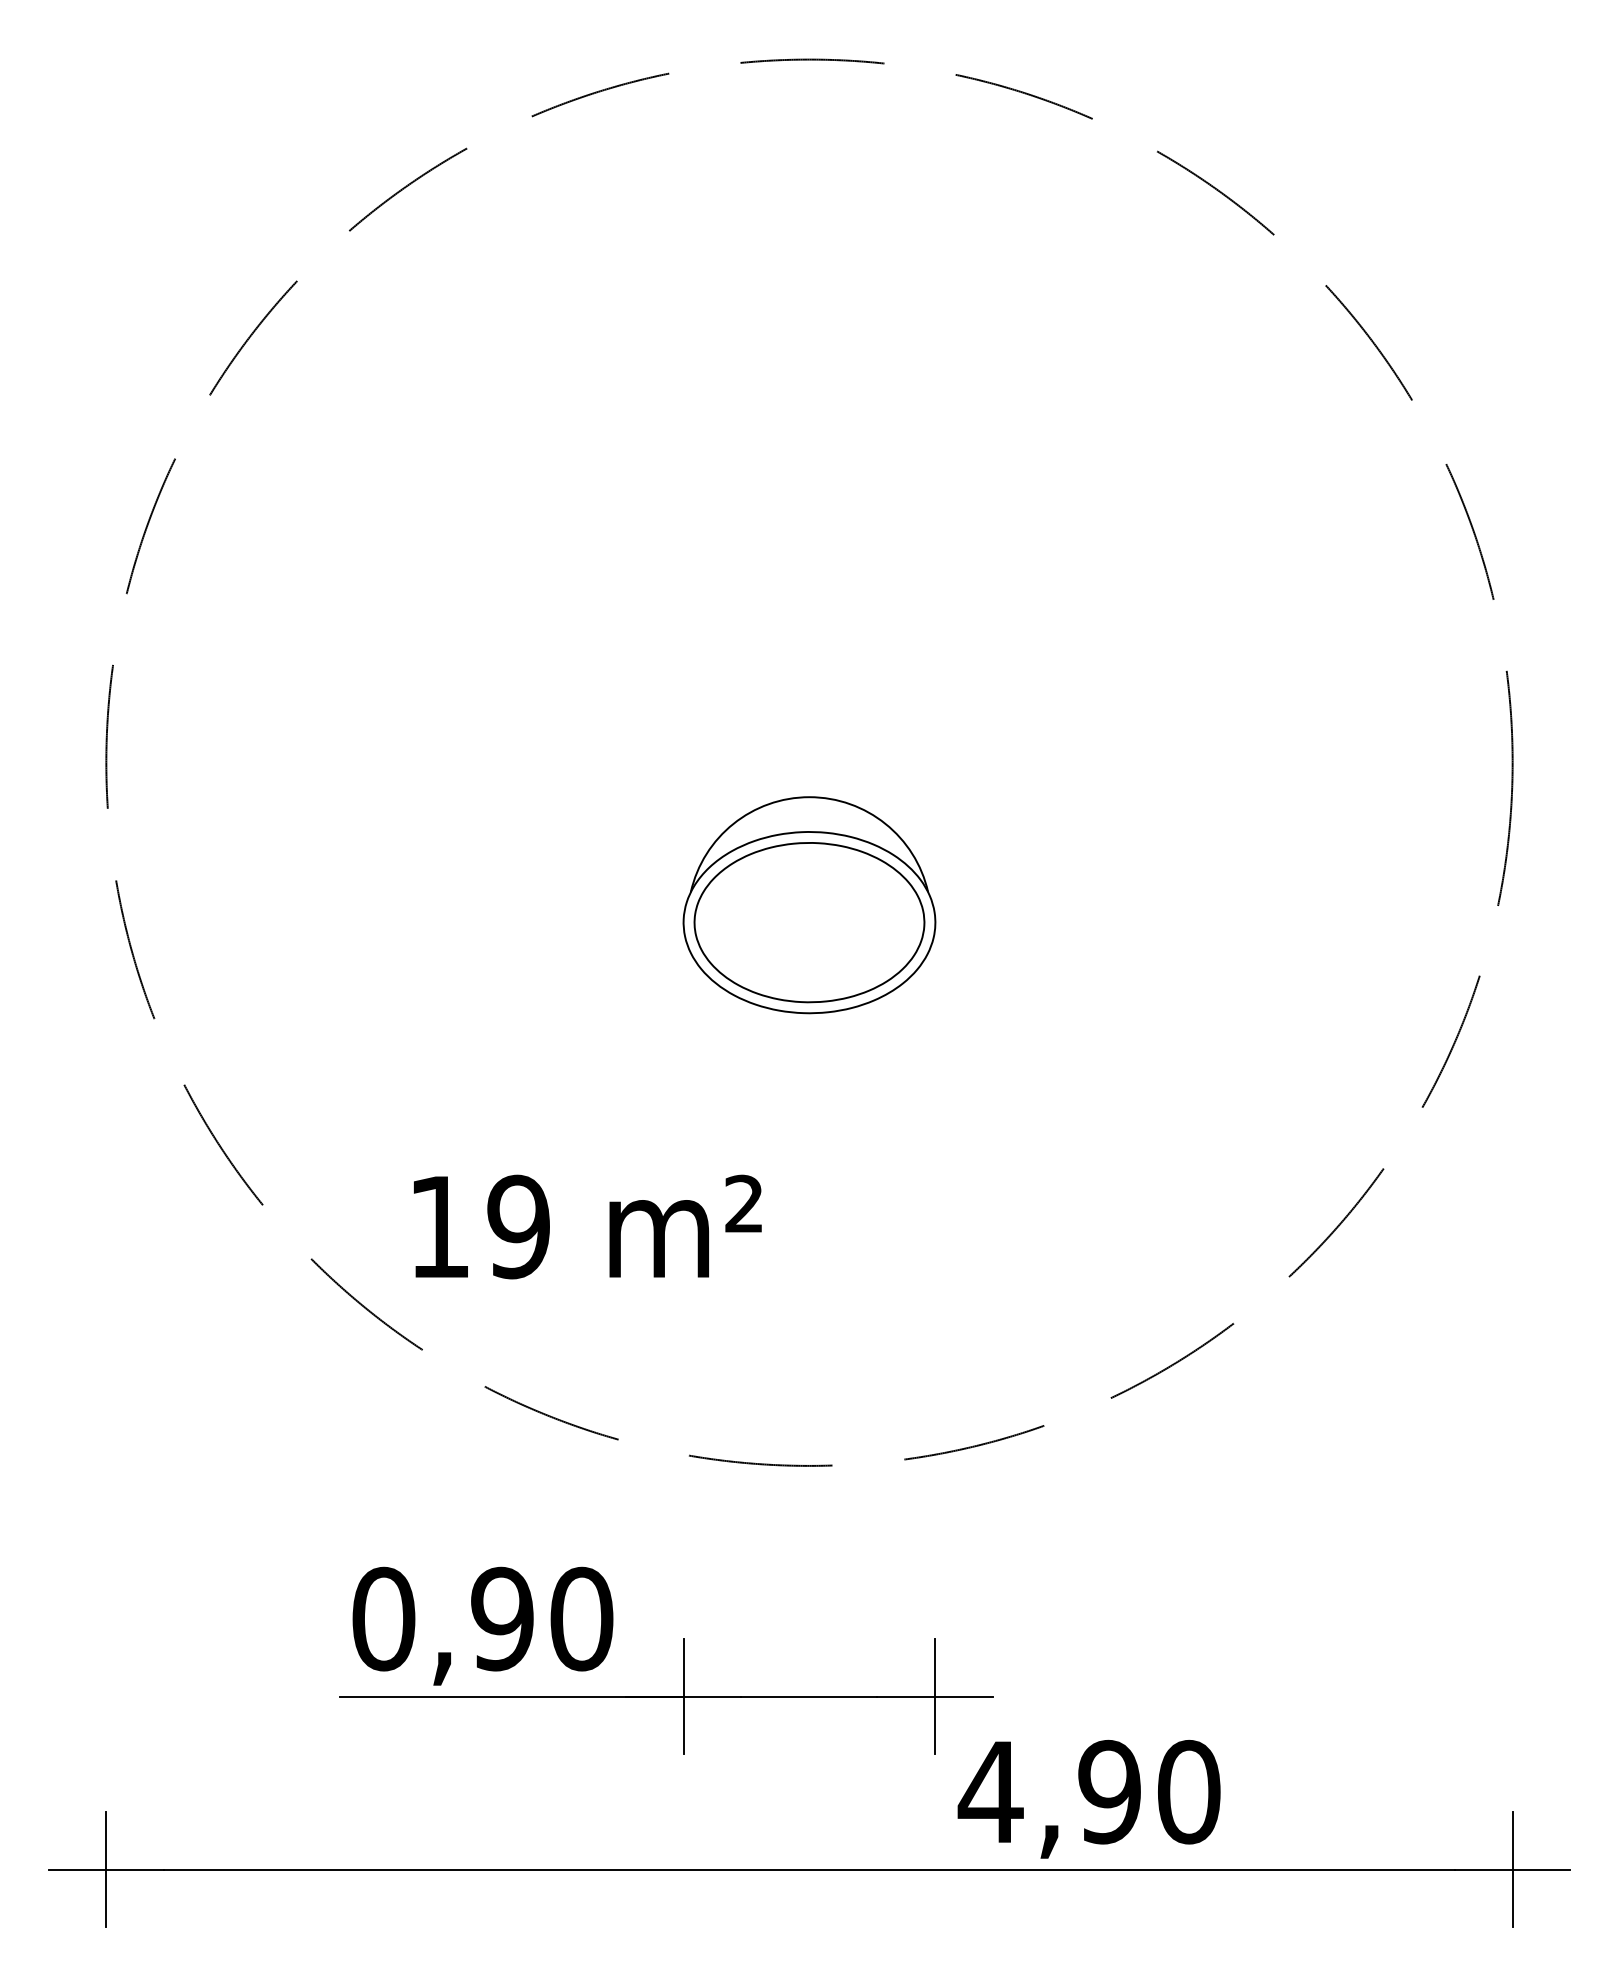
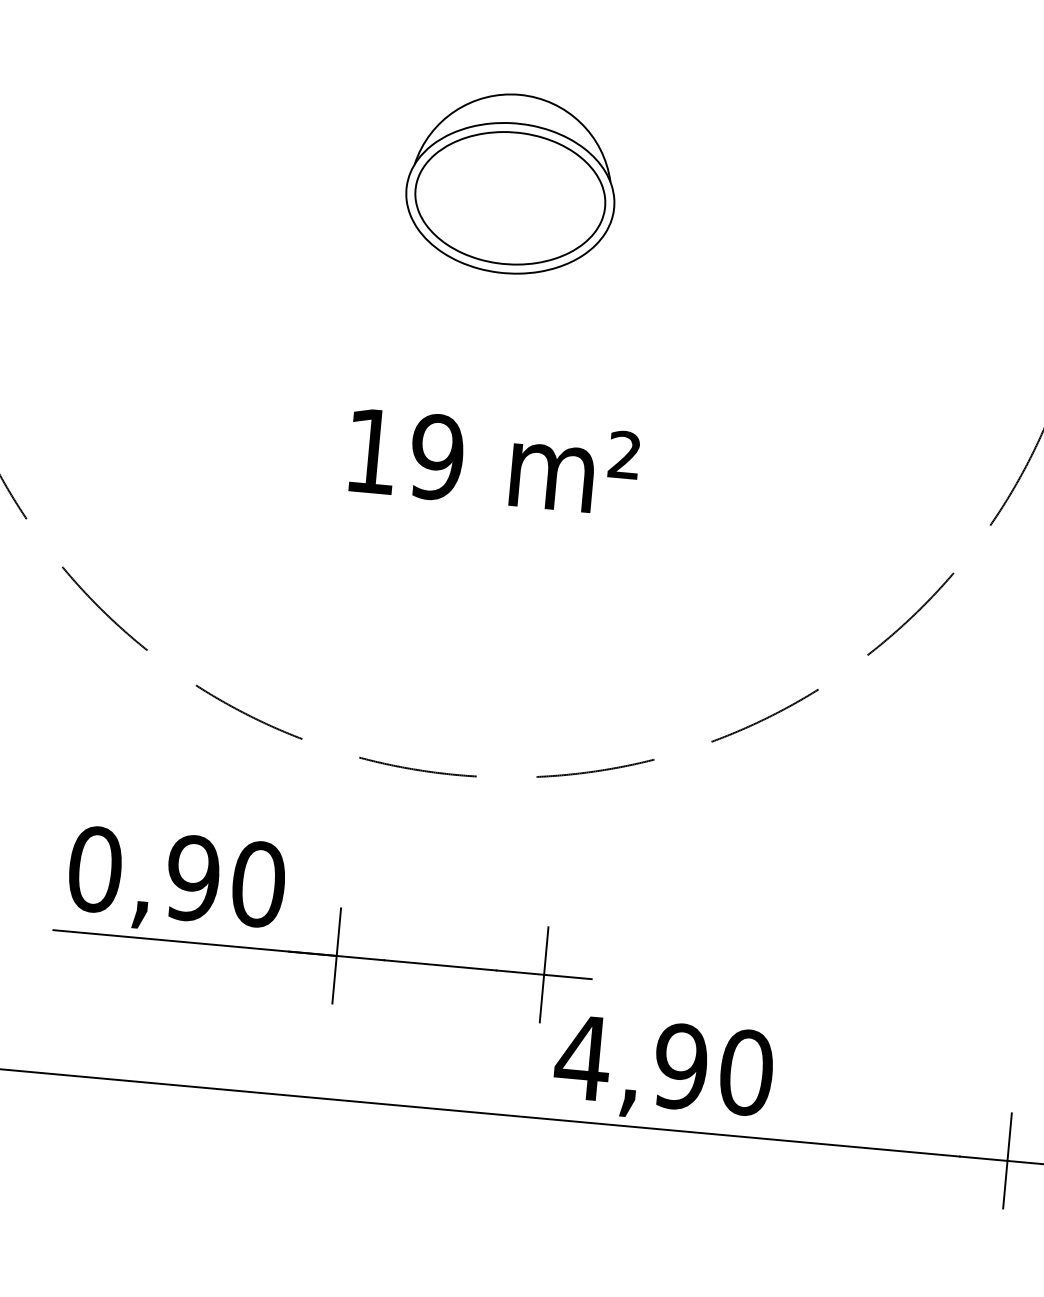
part: (809, 905) -> (511, 184), moved
text: (587, 1226) -> (493, 462), moved

